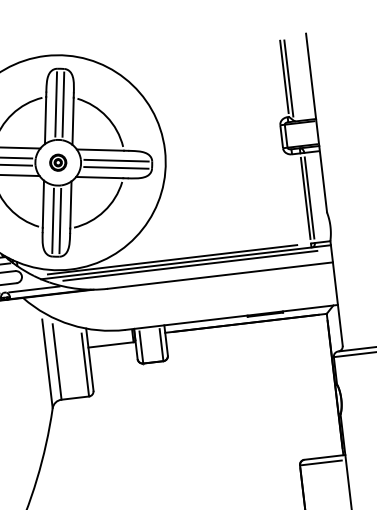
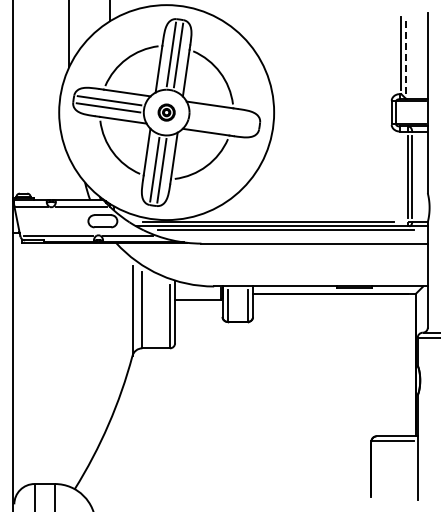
line: (288, 78) -> (405, 55), solid -> dashed
line: (116, 159) -> (224, 116), removed
line: (116, 167) -> (223, 124), removed

